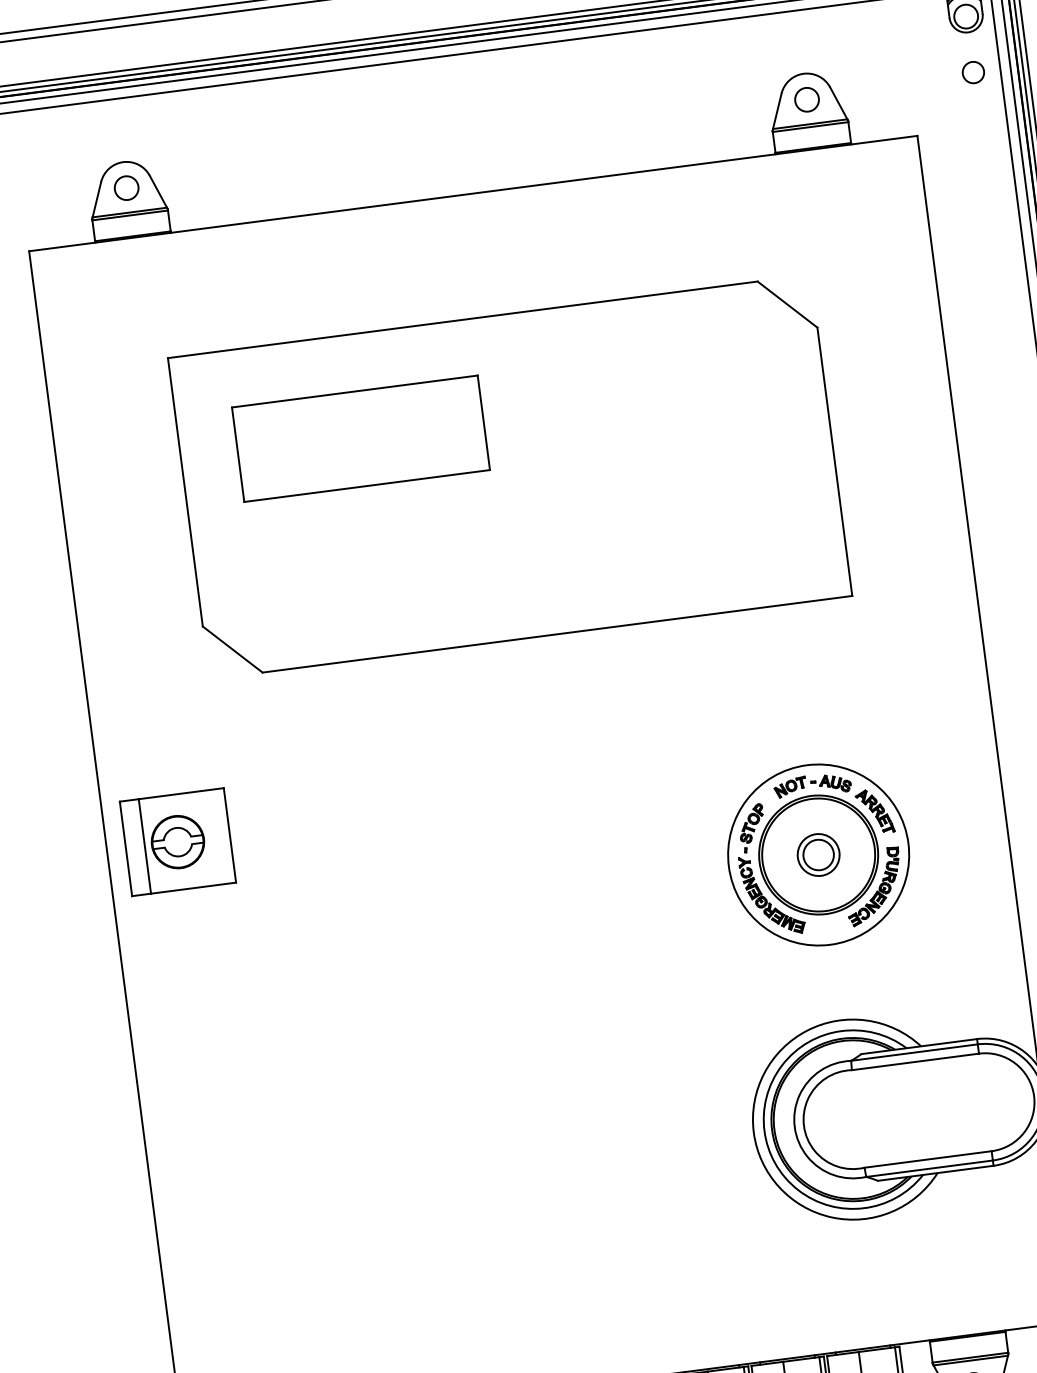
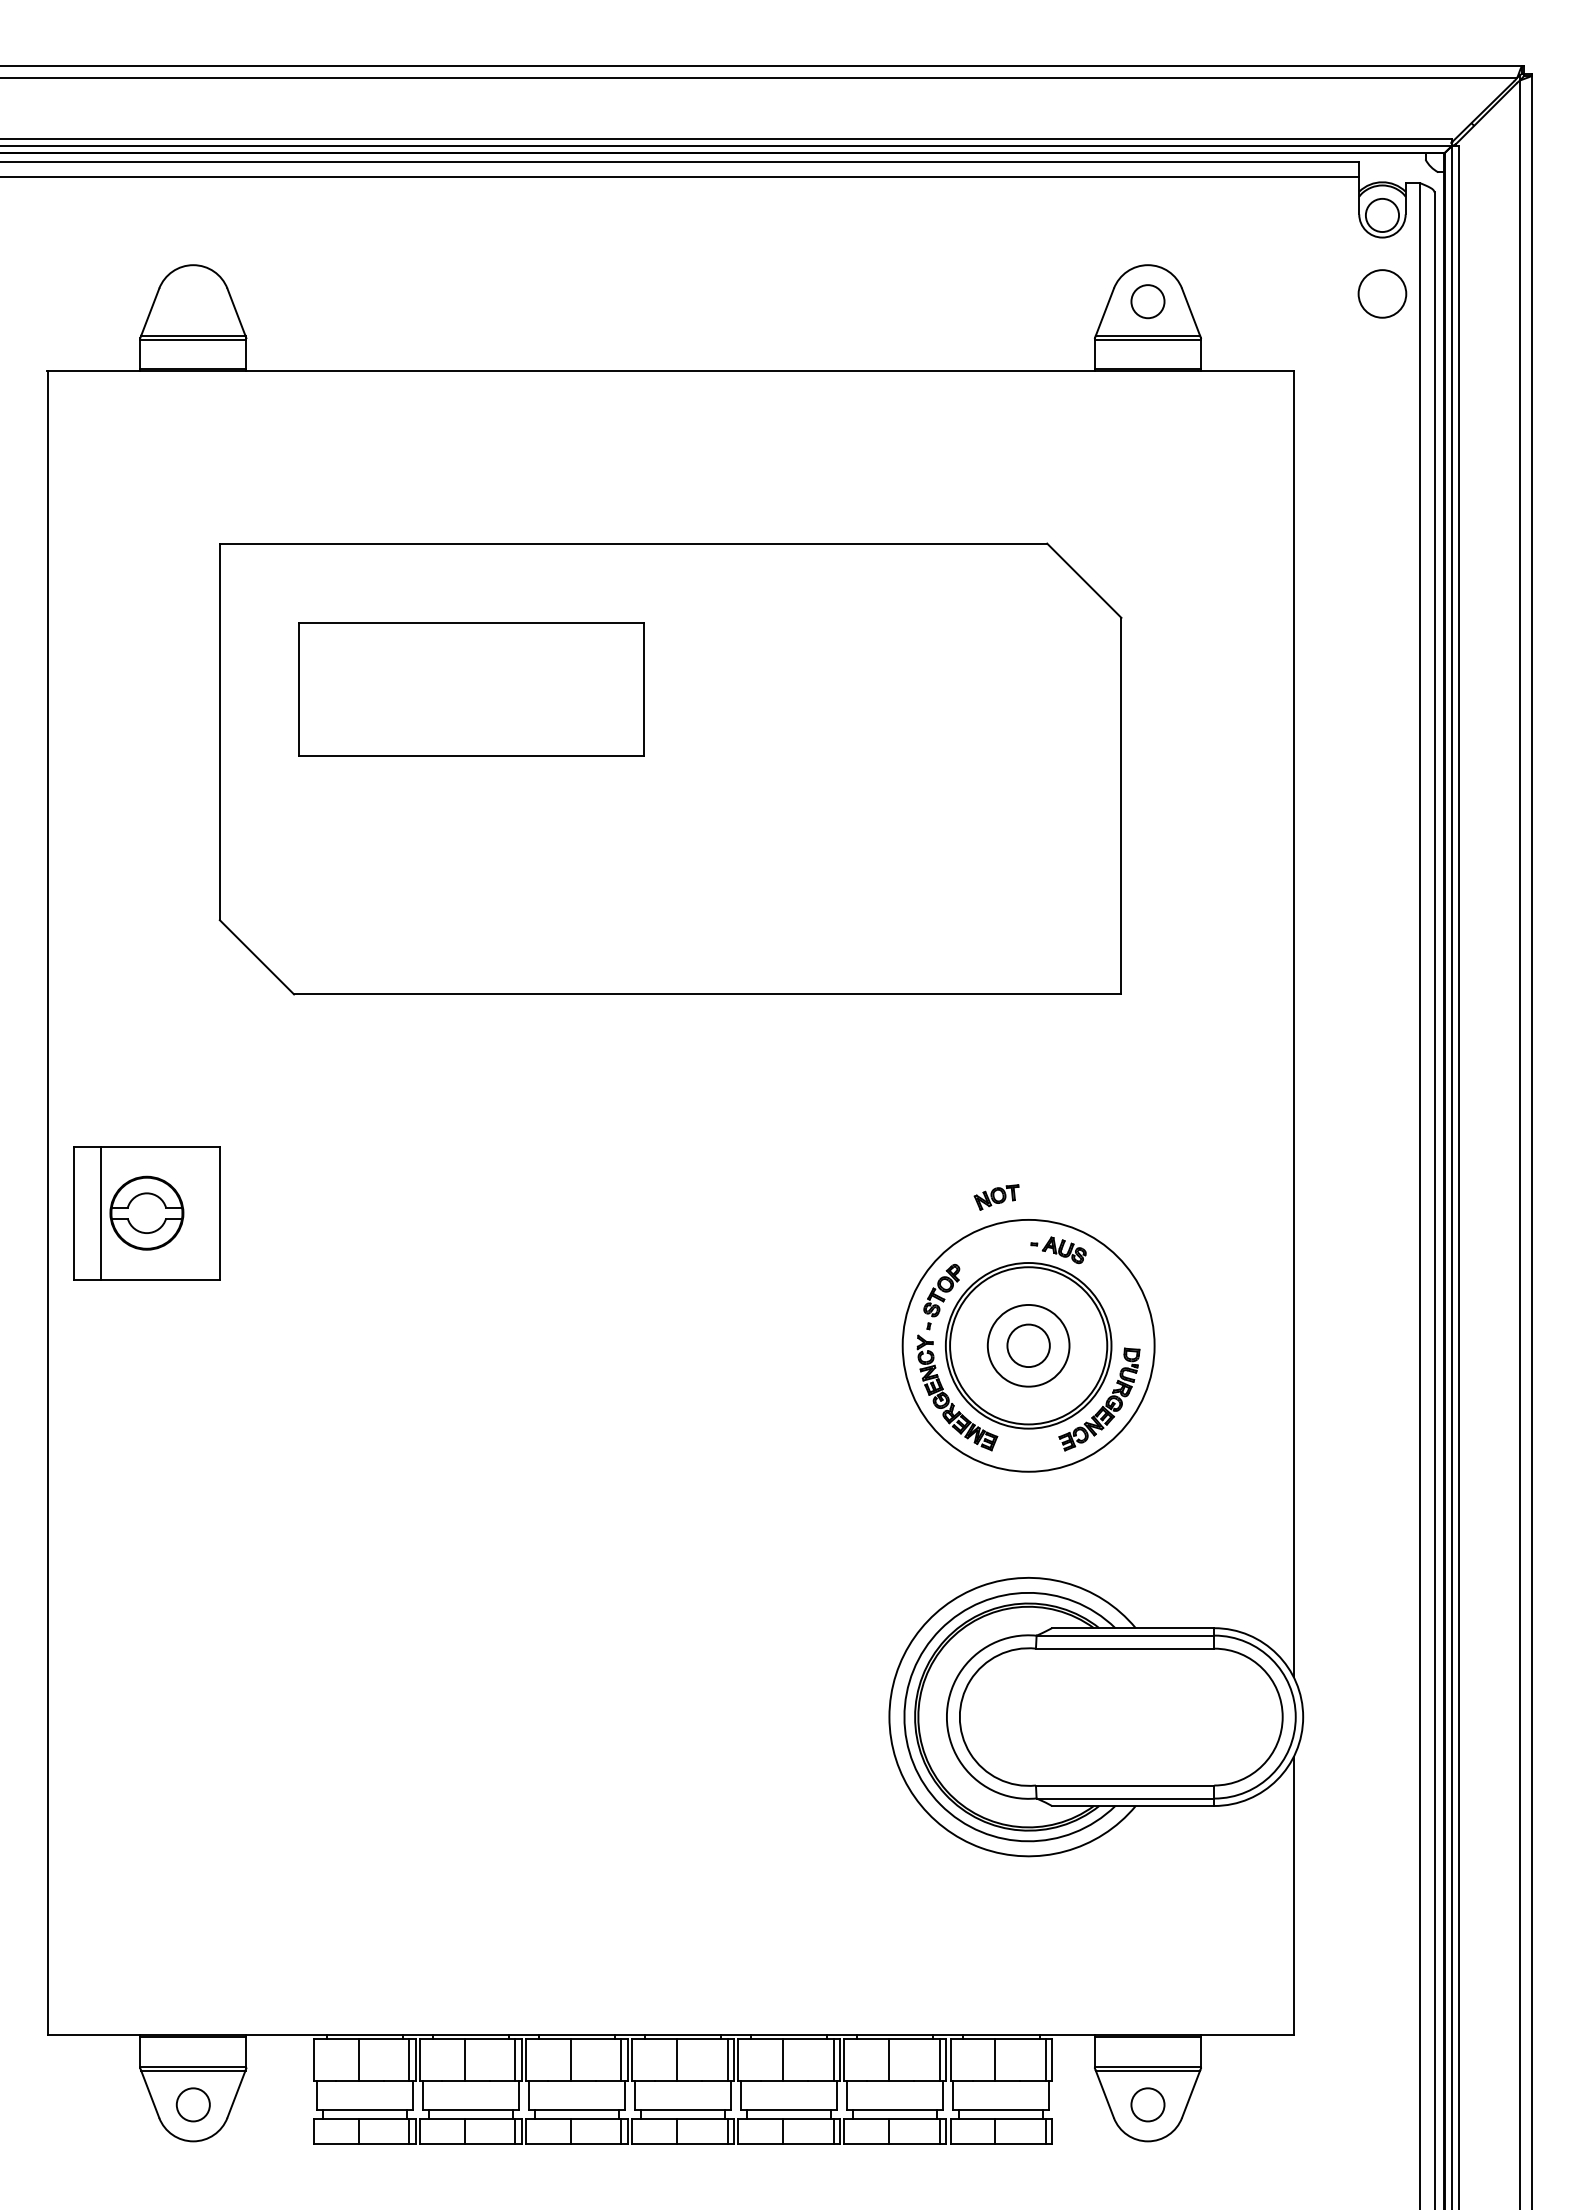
circle: (973, 72) -> (1382, 293), size x1.6
circle: (126, 188) -> (192, 301), removed
part: (790, 787) -> (996, 1197), moved
part: (874, 811) -> (1113, 1295), removed
circle: (818, 854) -> (1028, 1345), size x1.4

